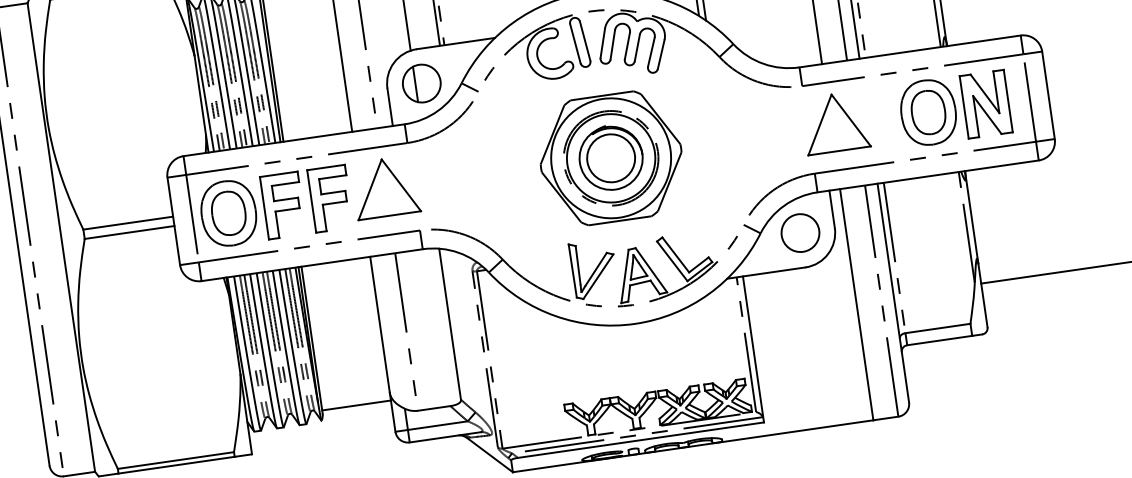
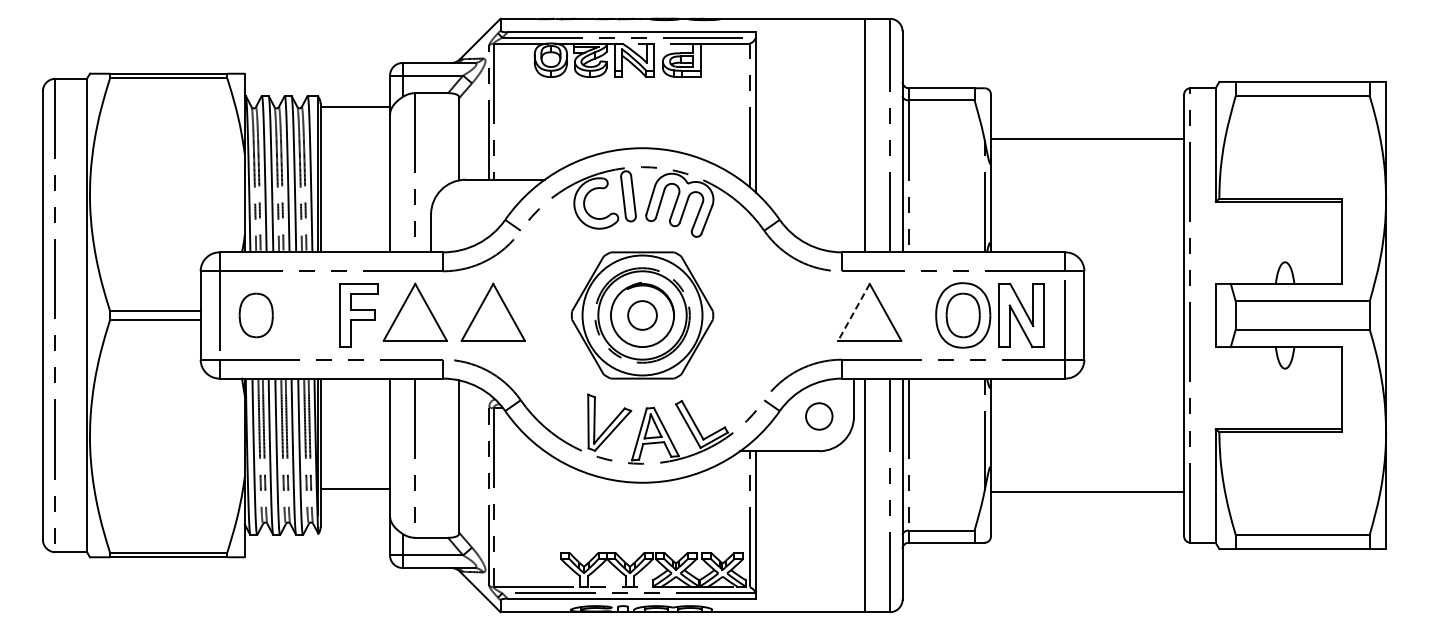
part: (421, 83) -> (465, 214), removed
line: (819, 125) -> (853, 312), solid -> dashed
circle: (611, 158) -> (642, 315), size x0.6
part: (462, 175) -> (492, 311), added
part: (251, 210) -> (279, 315), removed
circle: (800, 233) -> (819, 416), size x0.7
line: (356, 405) -> (355, 488), moved

